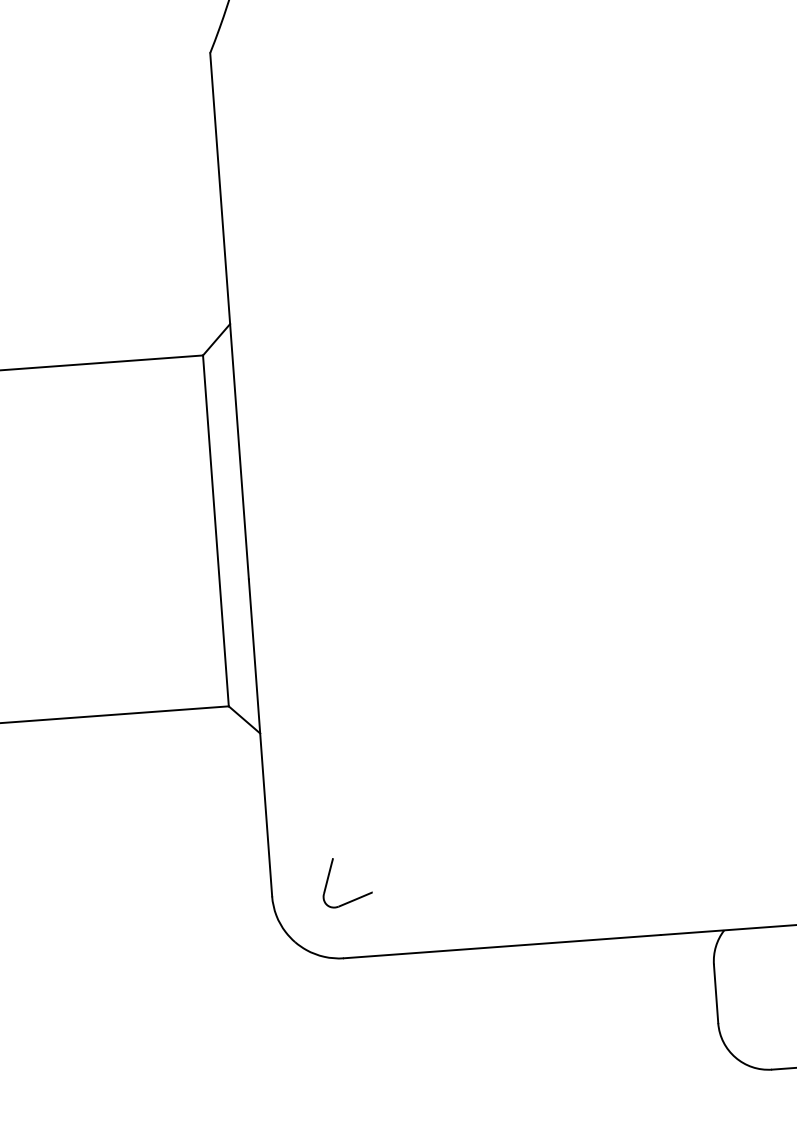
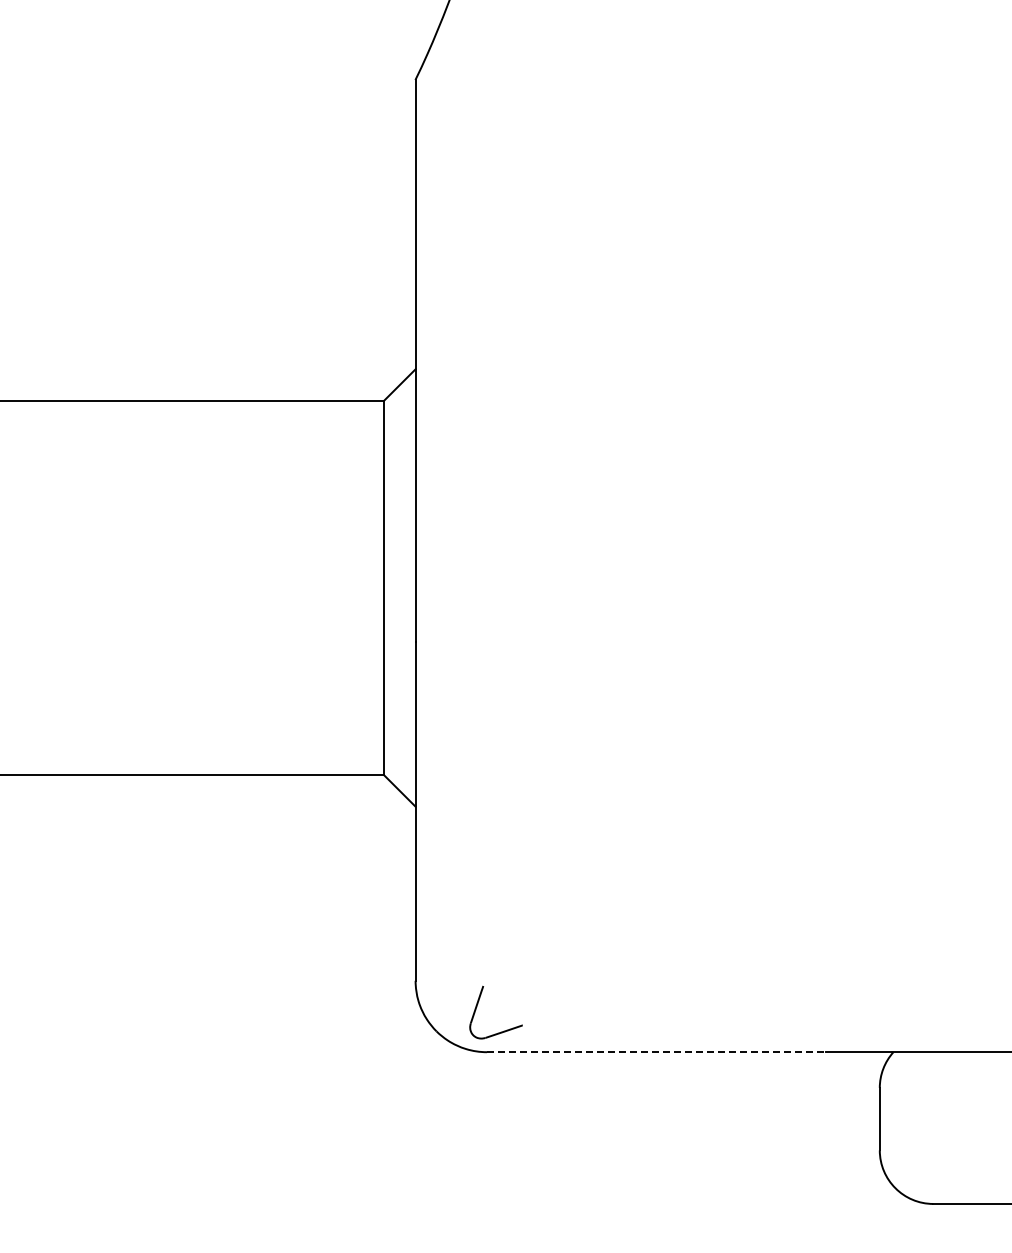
part: (329, 878) -> (477, 1007), moved
line: (502, 946) -> (656, 1052), solid -> dashed

